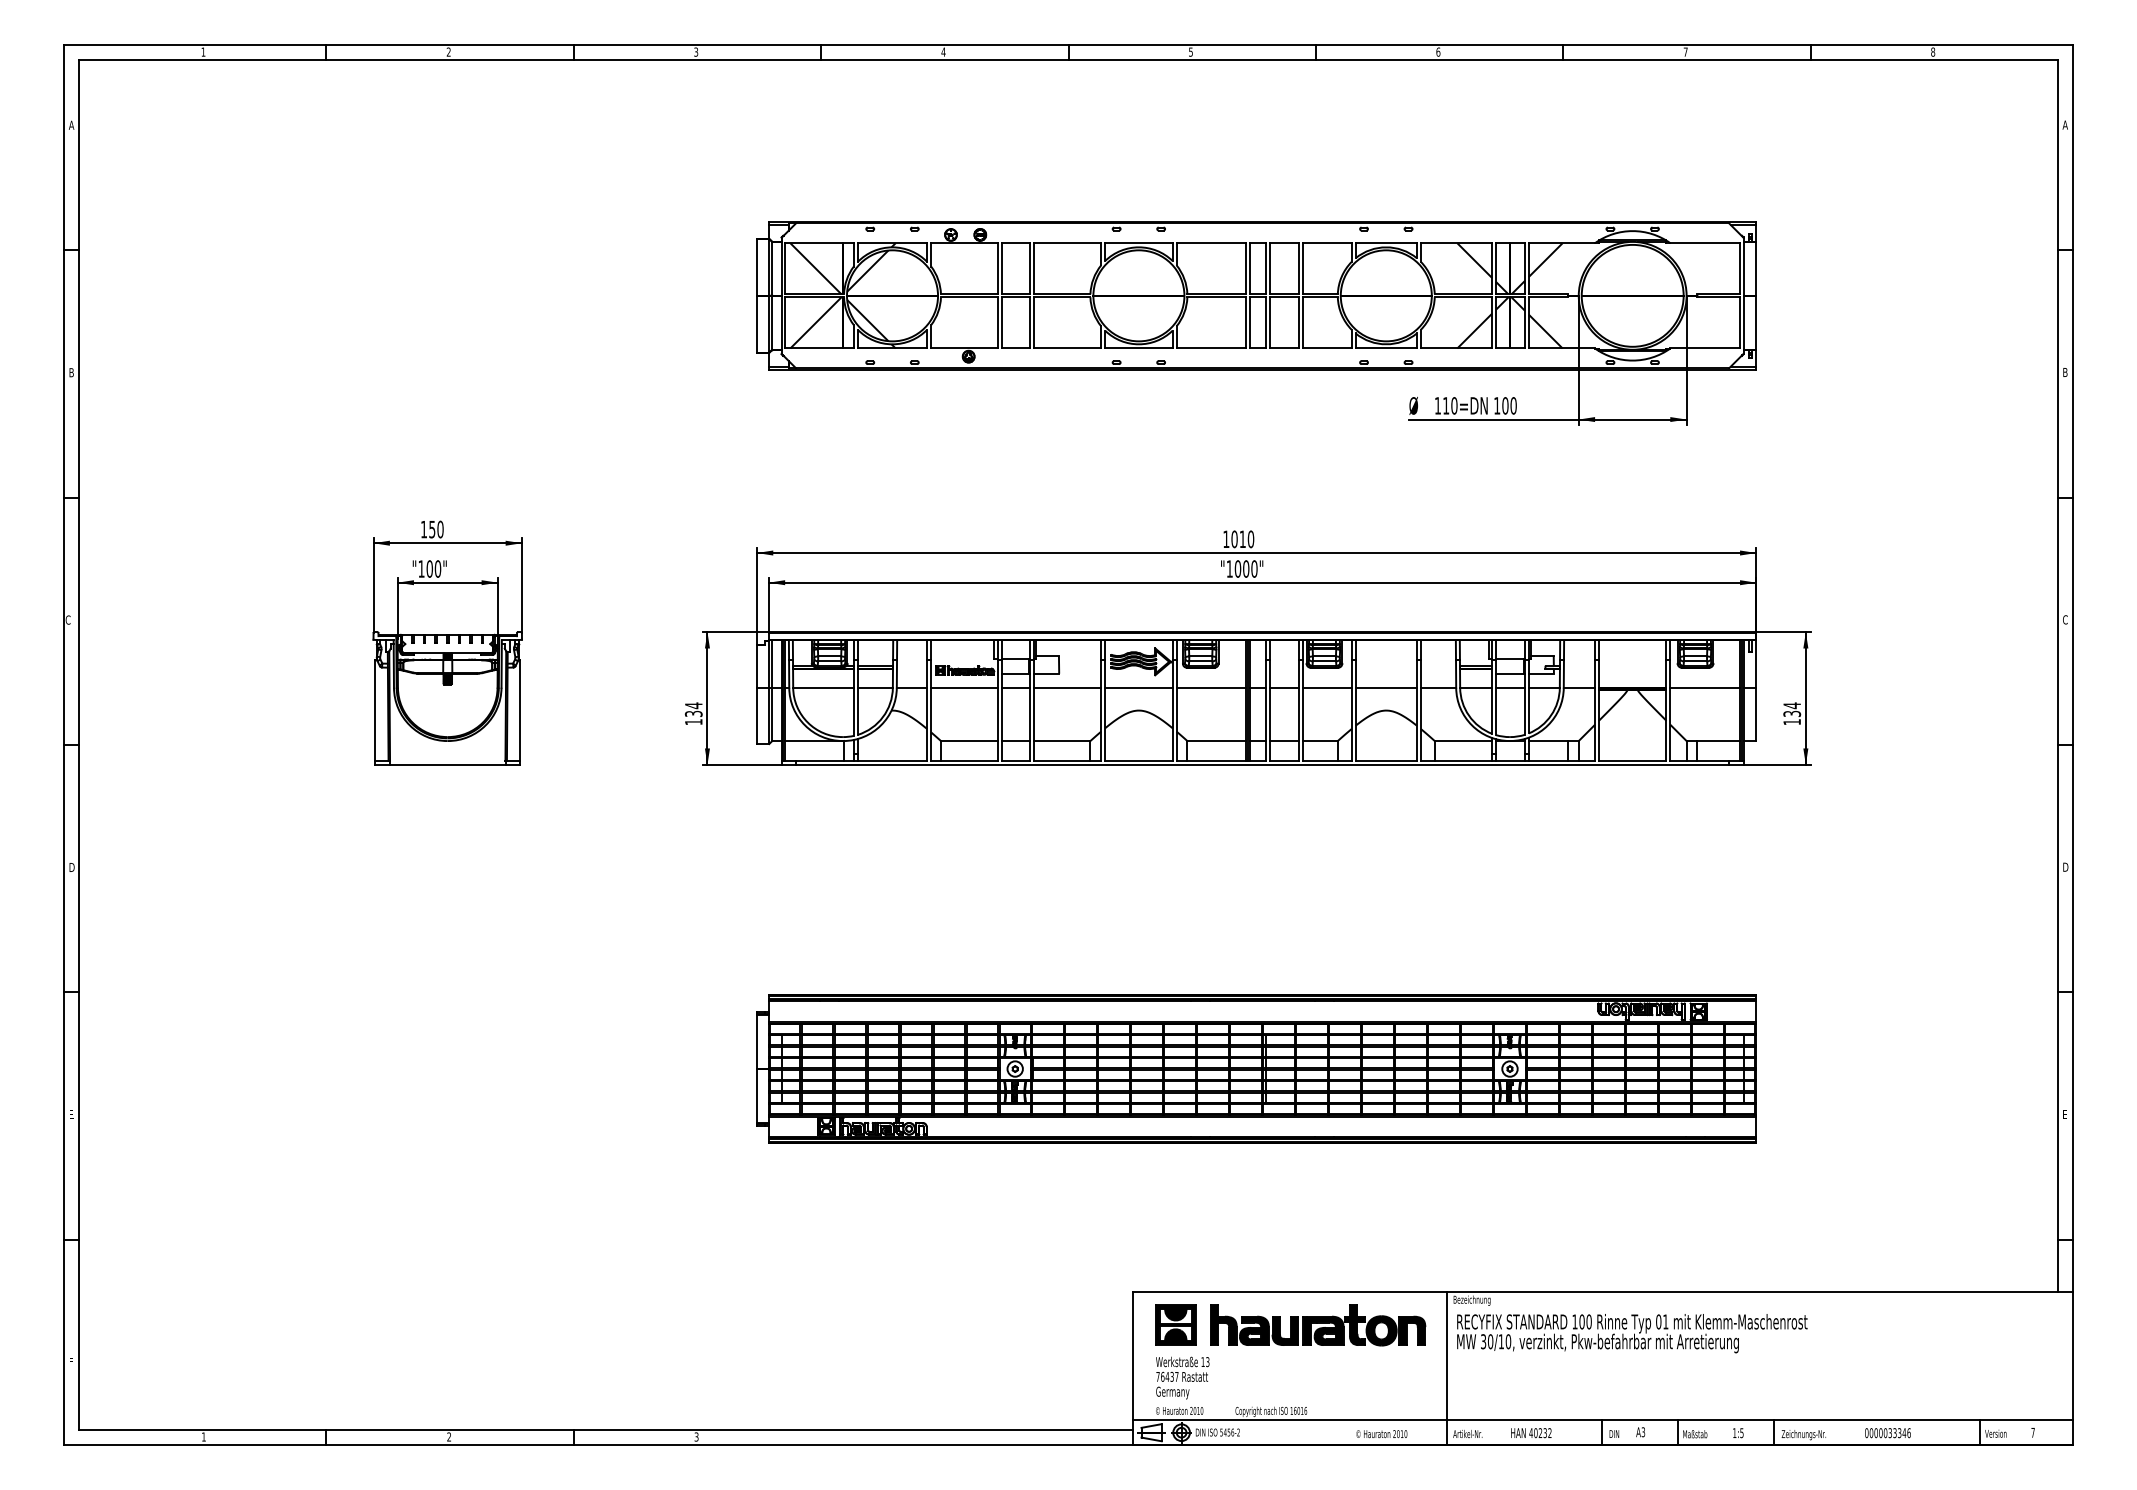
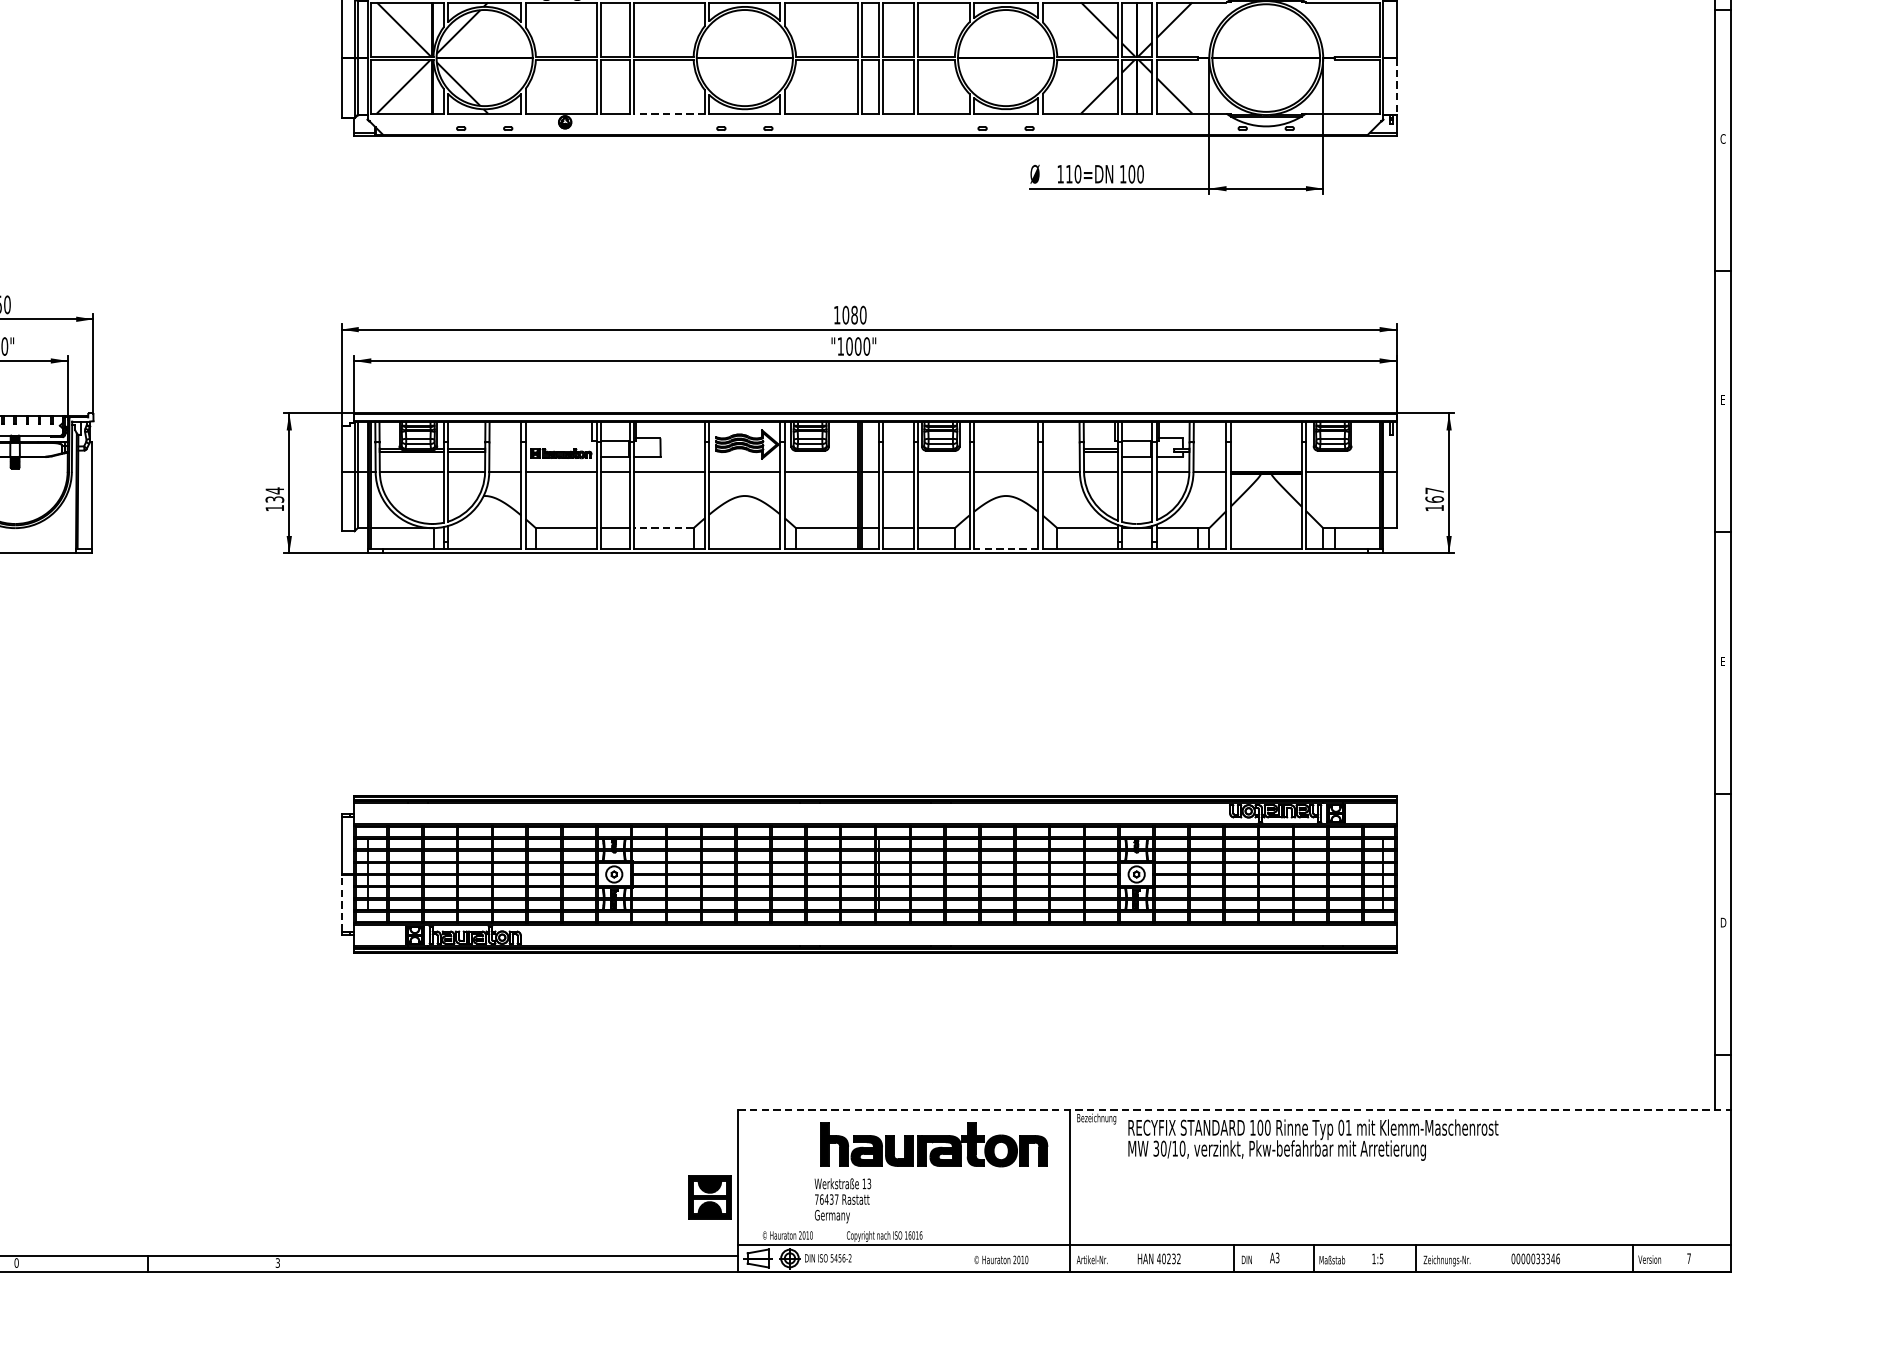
line: (1756, 322) -> (1396, 86), solid -> dashed
line: (1067, 348) -> (669, 113), solid -> dashed
text: (2065, 372) -> (1723, 139), B -> C
text: (1242, 539) -> (854, 315), 1010 -> 1080
text: (2065, 619) -> (1723, 399), C -> E
text: (1792, 709) -> (1434, 494), 134 -> 167
line: (1061, 741) -> (663, 528), solid -> dashed
line: (1386, 760) -> (1006, 548), solid -> dashed
text: (2065, 866) -> (1723, 660), D -> E
line: (756, 1095) -> (341, 902), solid -> dashed
text: (2065, 1114) -> (1723, 922), E -> D
line: (1603, 1291) -> (1235, 1109), solid -> dashed
part: (1175, 1324) -> (709, 1197), moved
text: (1632, 1333) -> (1313, 1140), moved
text: (1182, 1377) -> (842, 1200), moved
text: (449, 1436) -> (16, 1262), 2 -> 0

